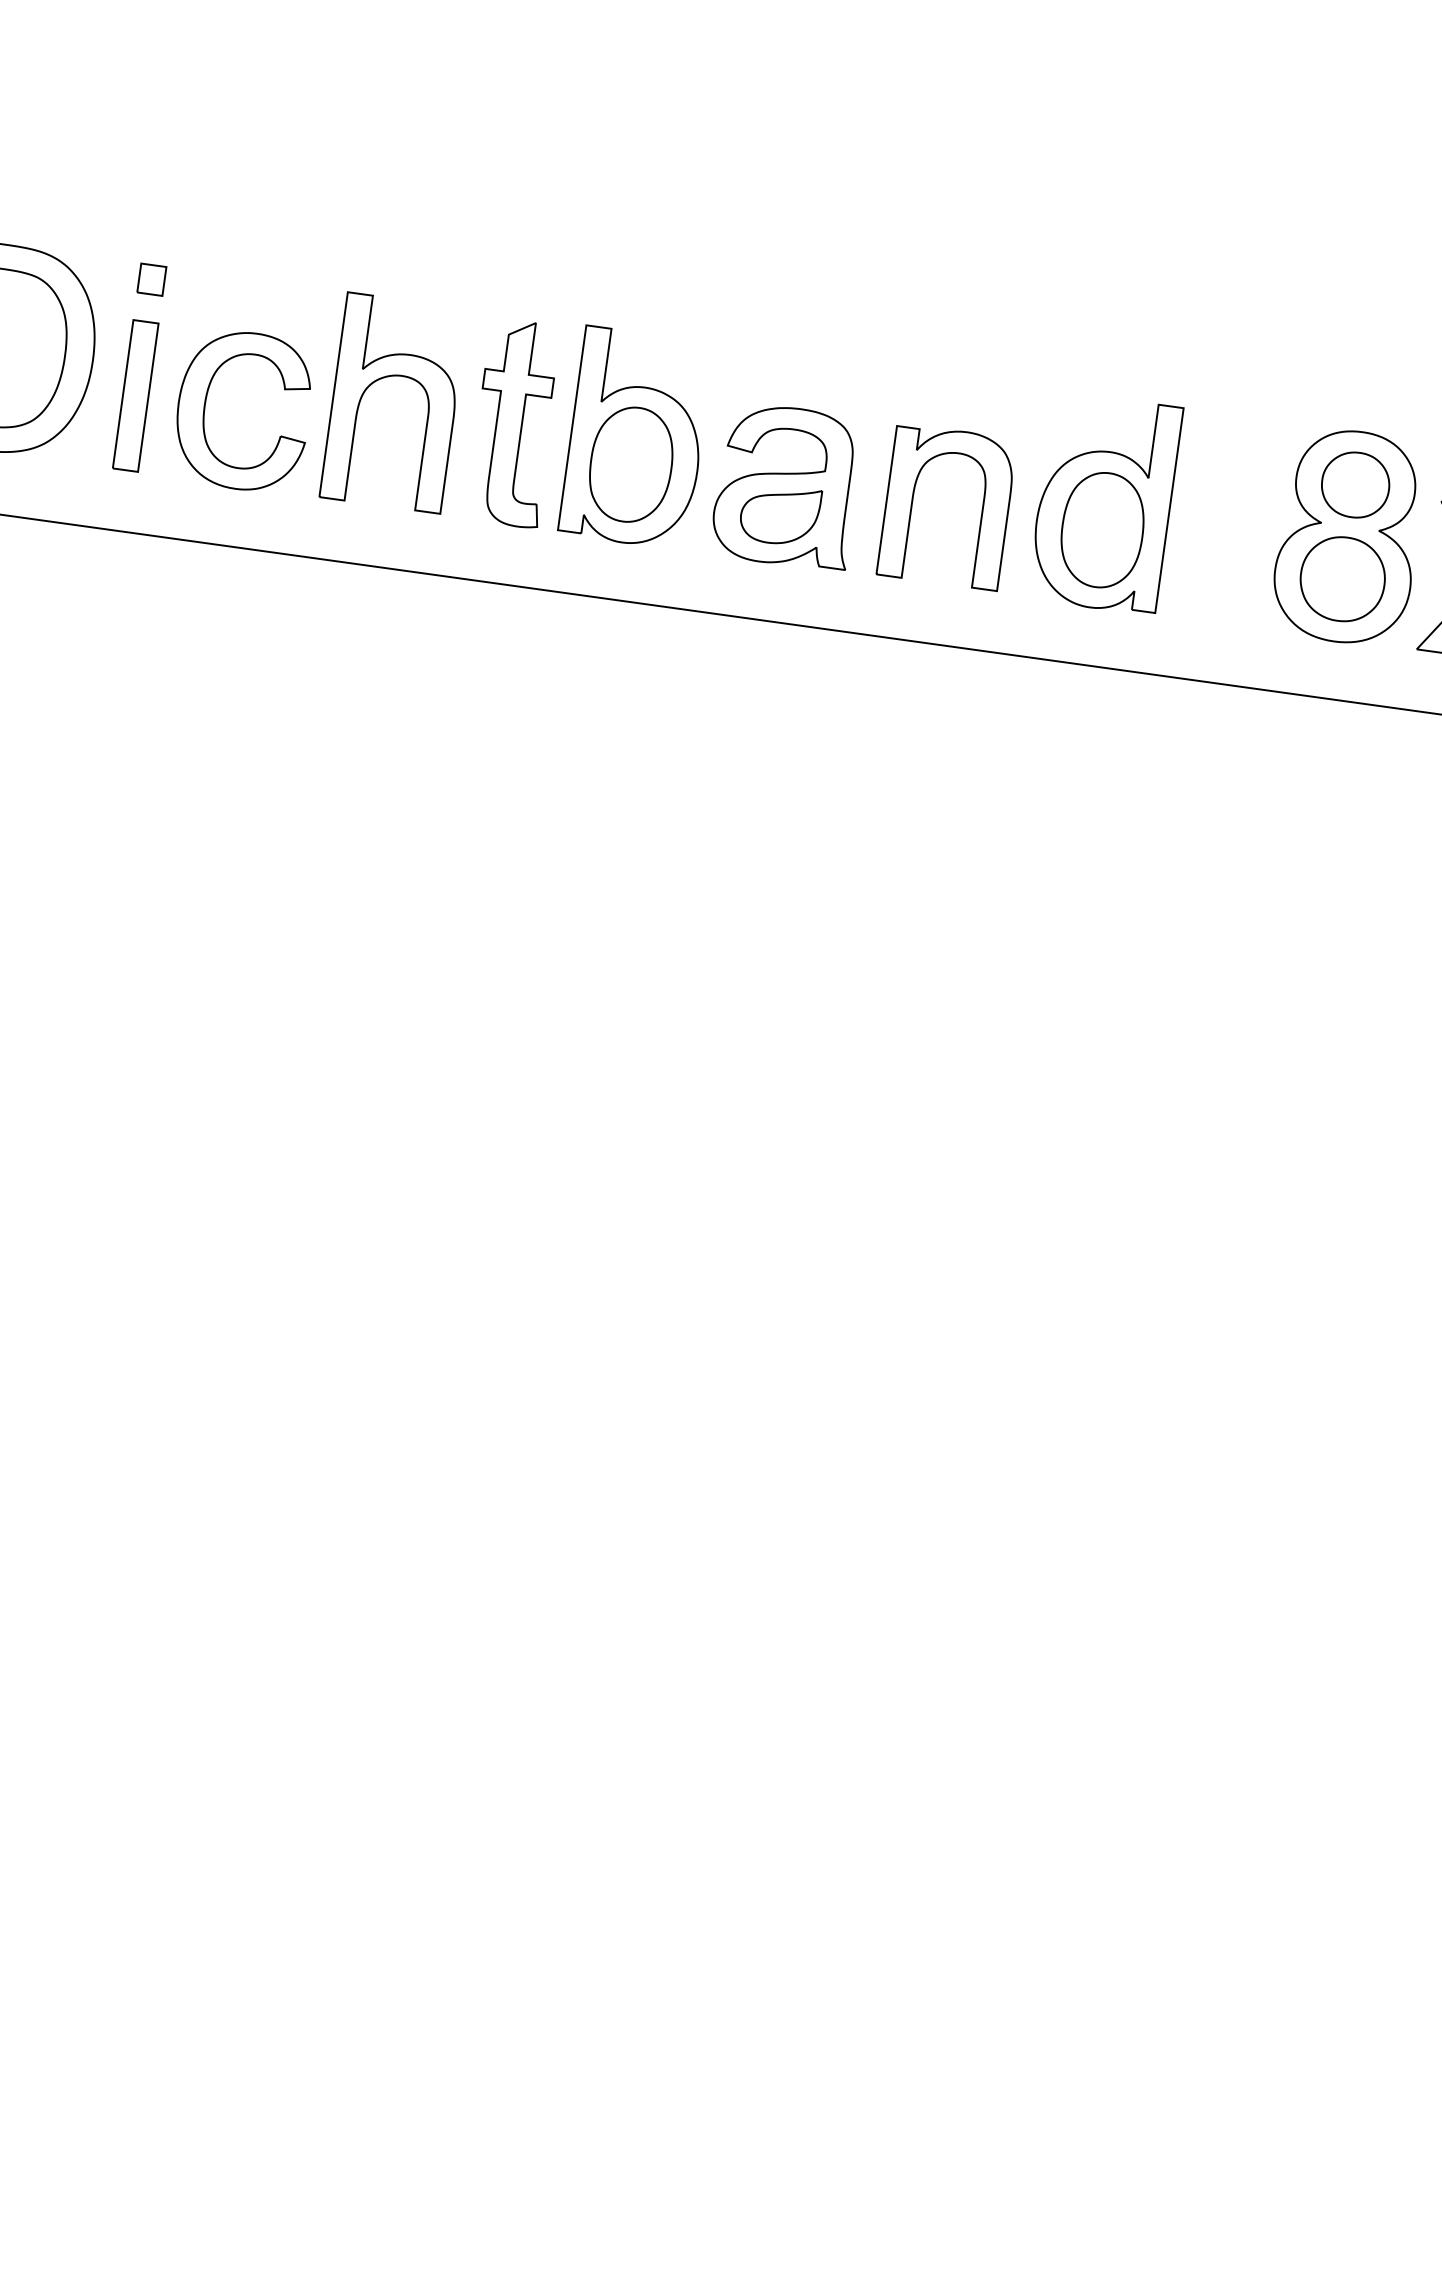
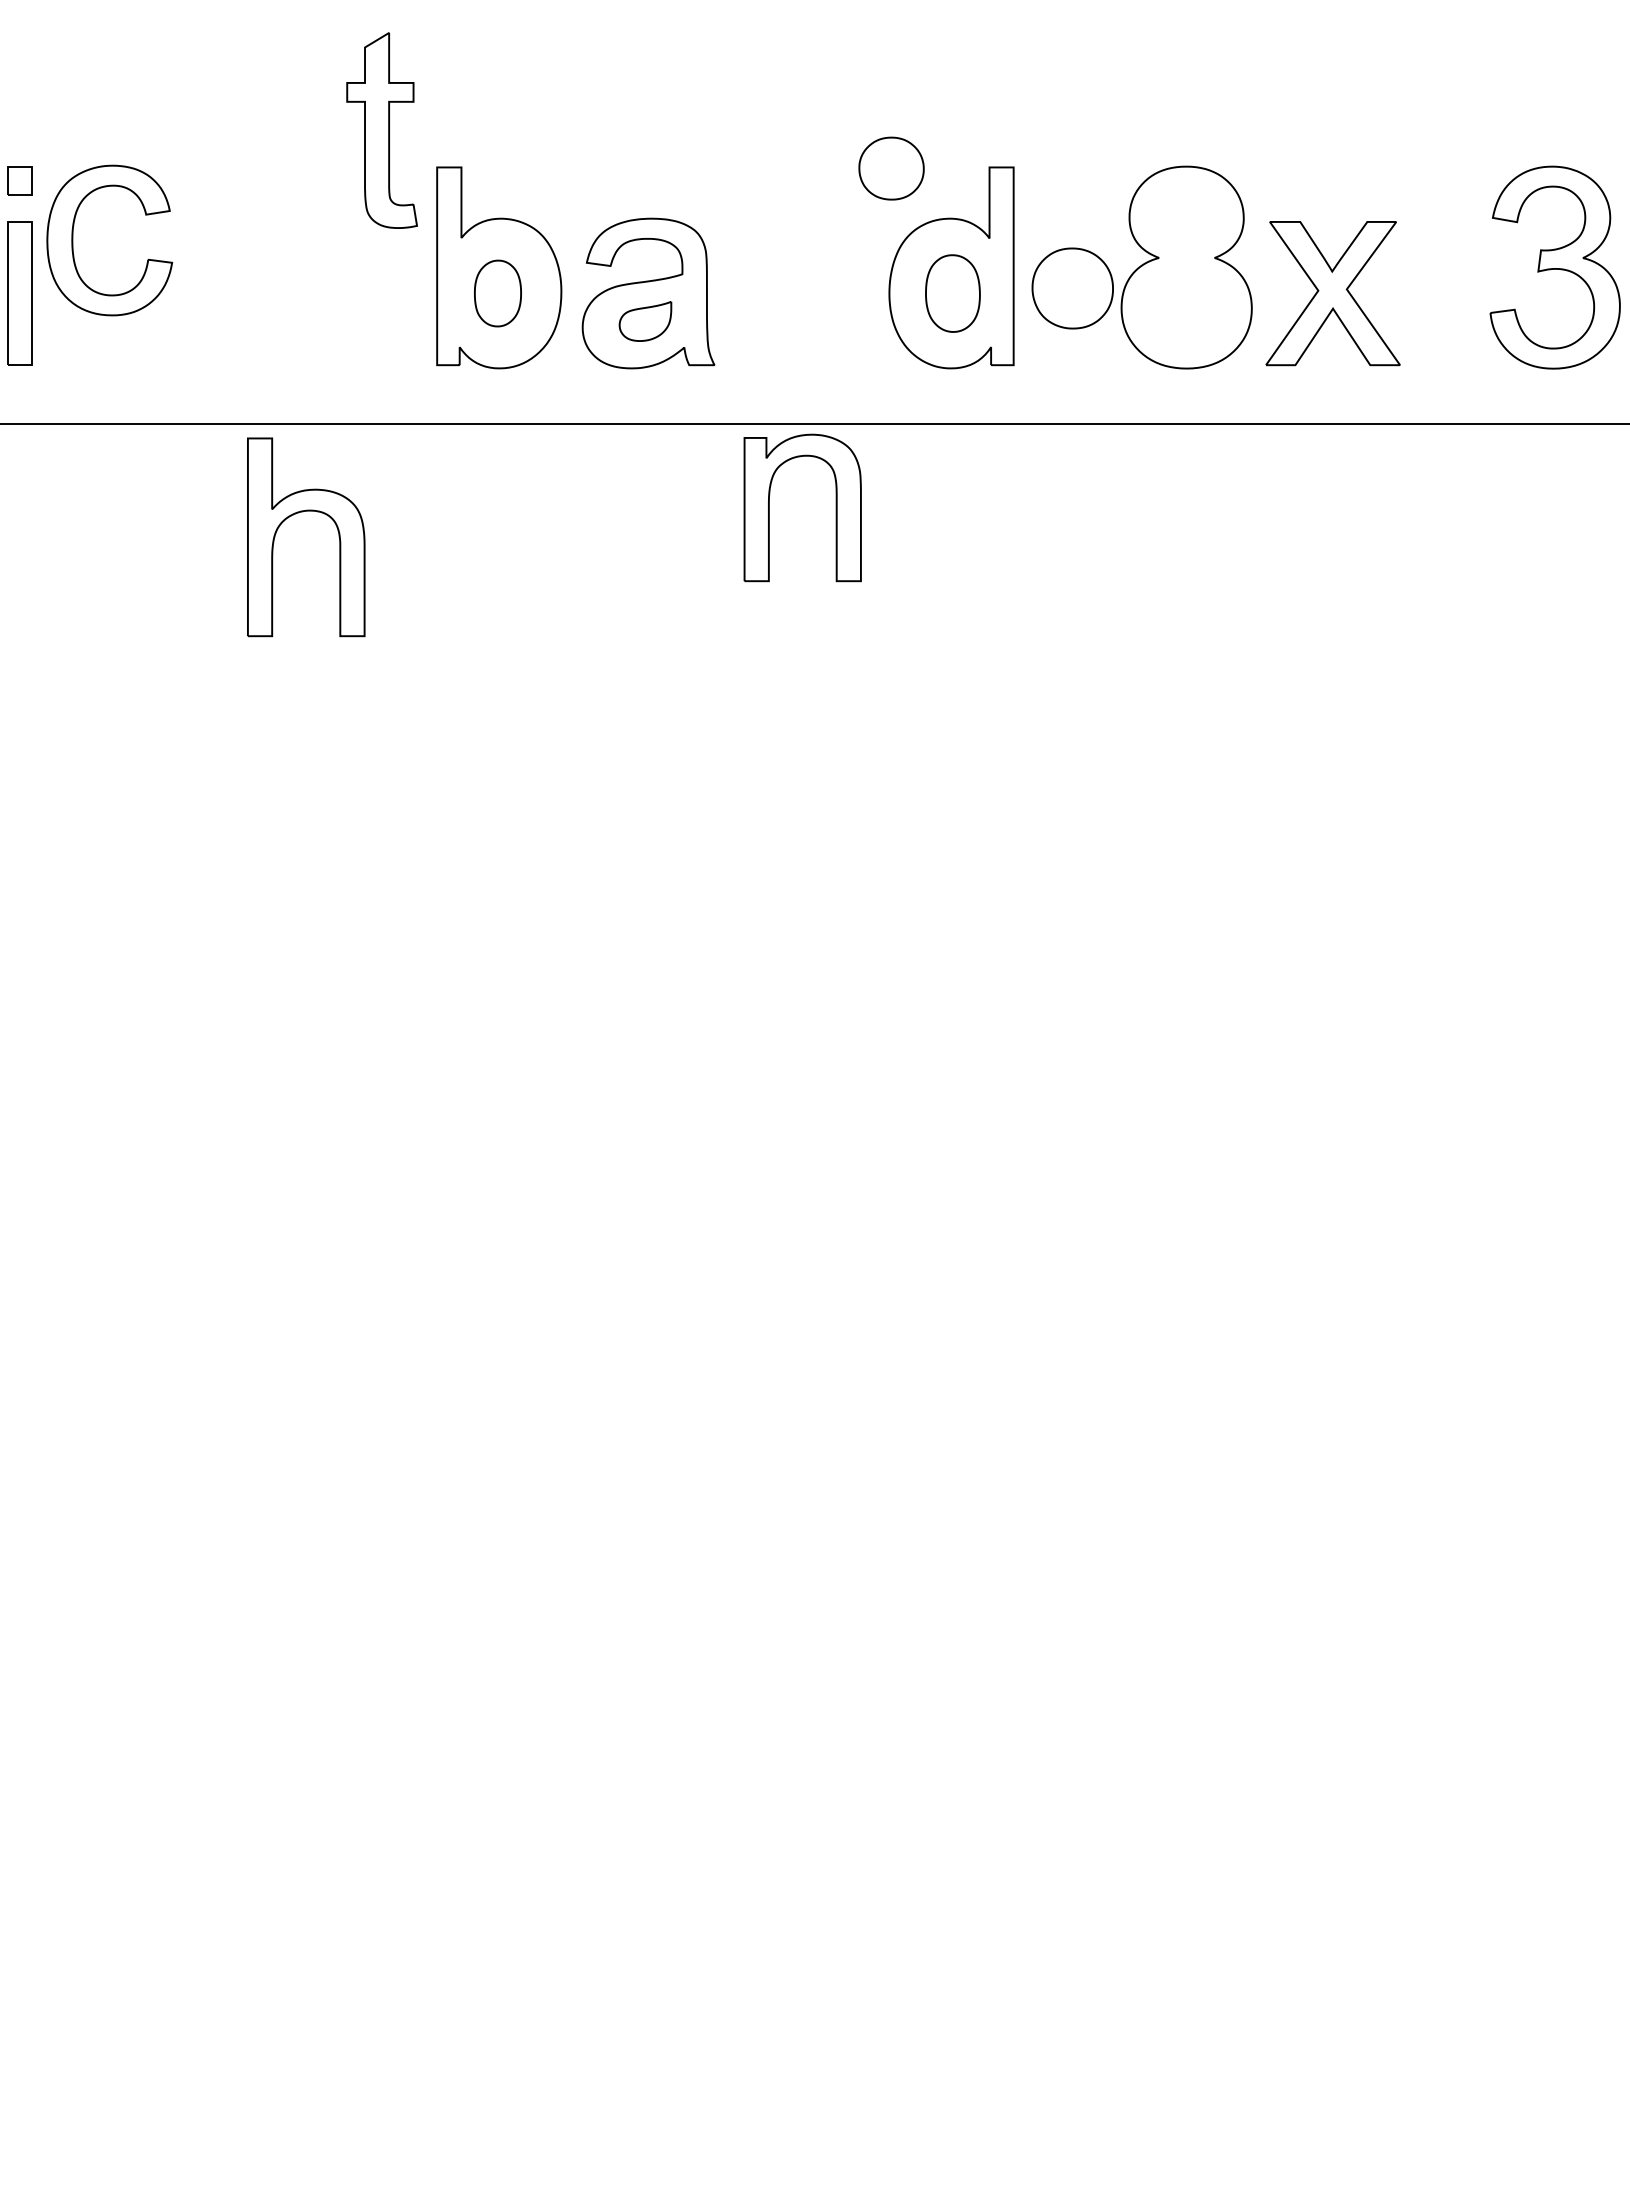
part: (394, 376) -> (303, 512), moved
part: (205, 405) -> (73, 240), moved
part: (514, 423) -> (381, 130), moved
part: (630, 464) -> (497, 293), size x0.6
part: (1355, 484) -> (891, 168), moved
part: (912, 501) -> (769, 507), moved
part: (780, 514) -> (645, 321), size x0.7
part: (1102, 530) -> (952, 293), size x0.7
part: (1342, 579) -> (1072, 288), moved

